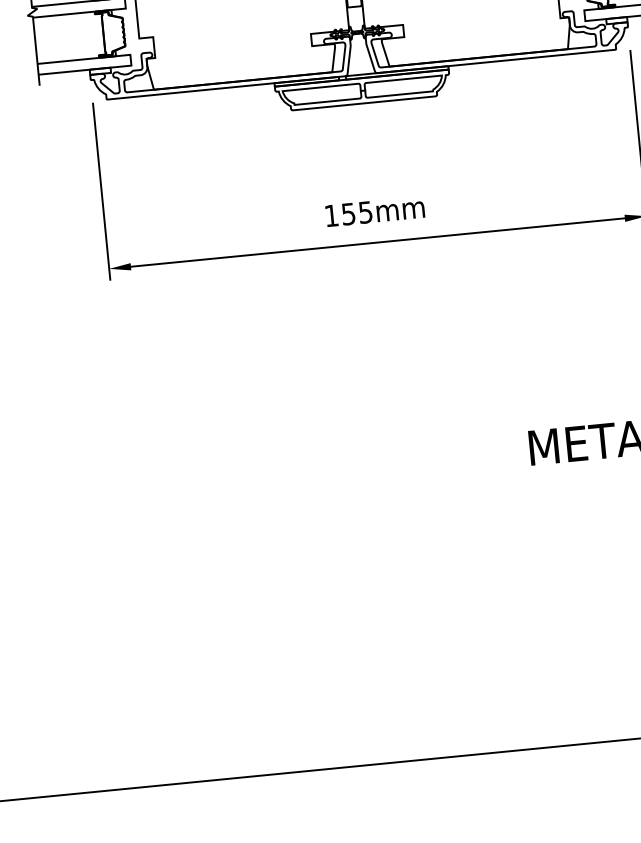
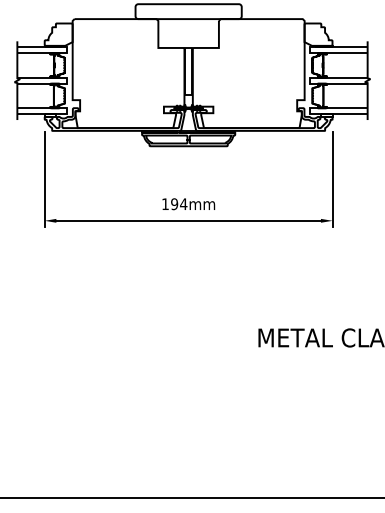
text: (357, 213) -> (179, 204), 155mm -> 194mm

